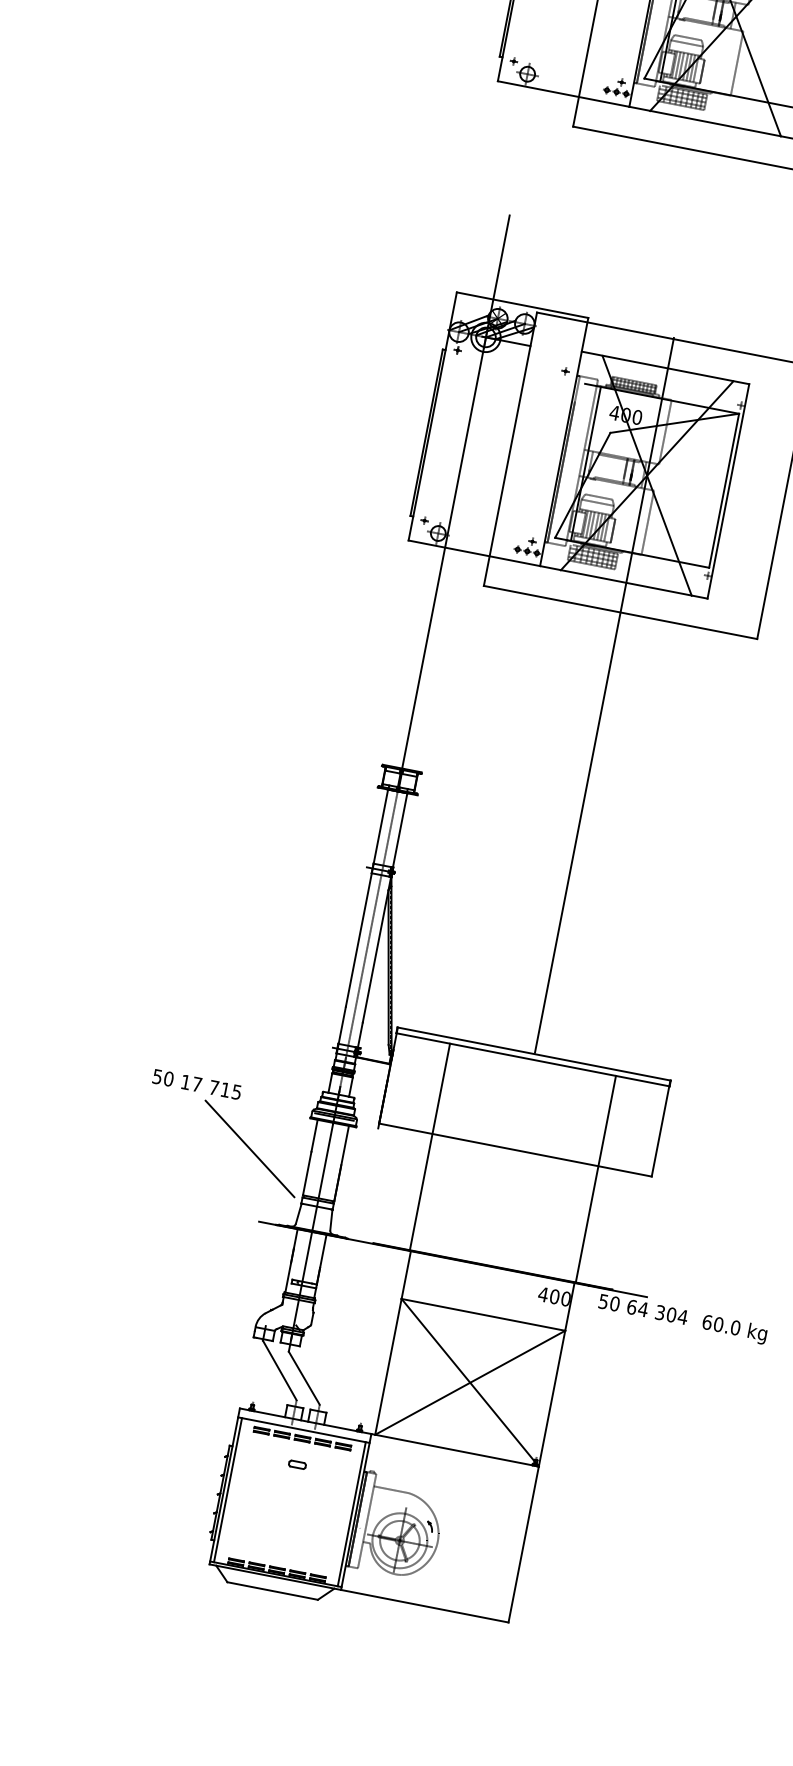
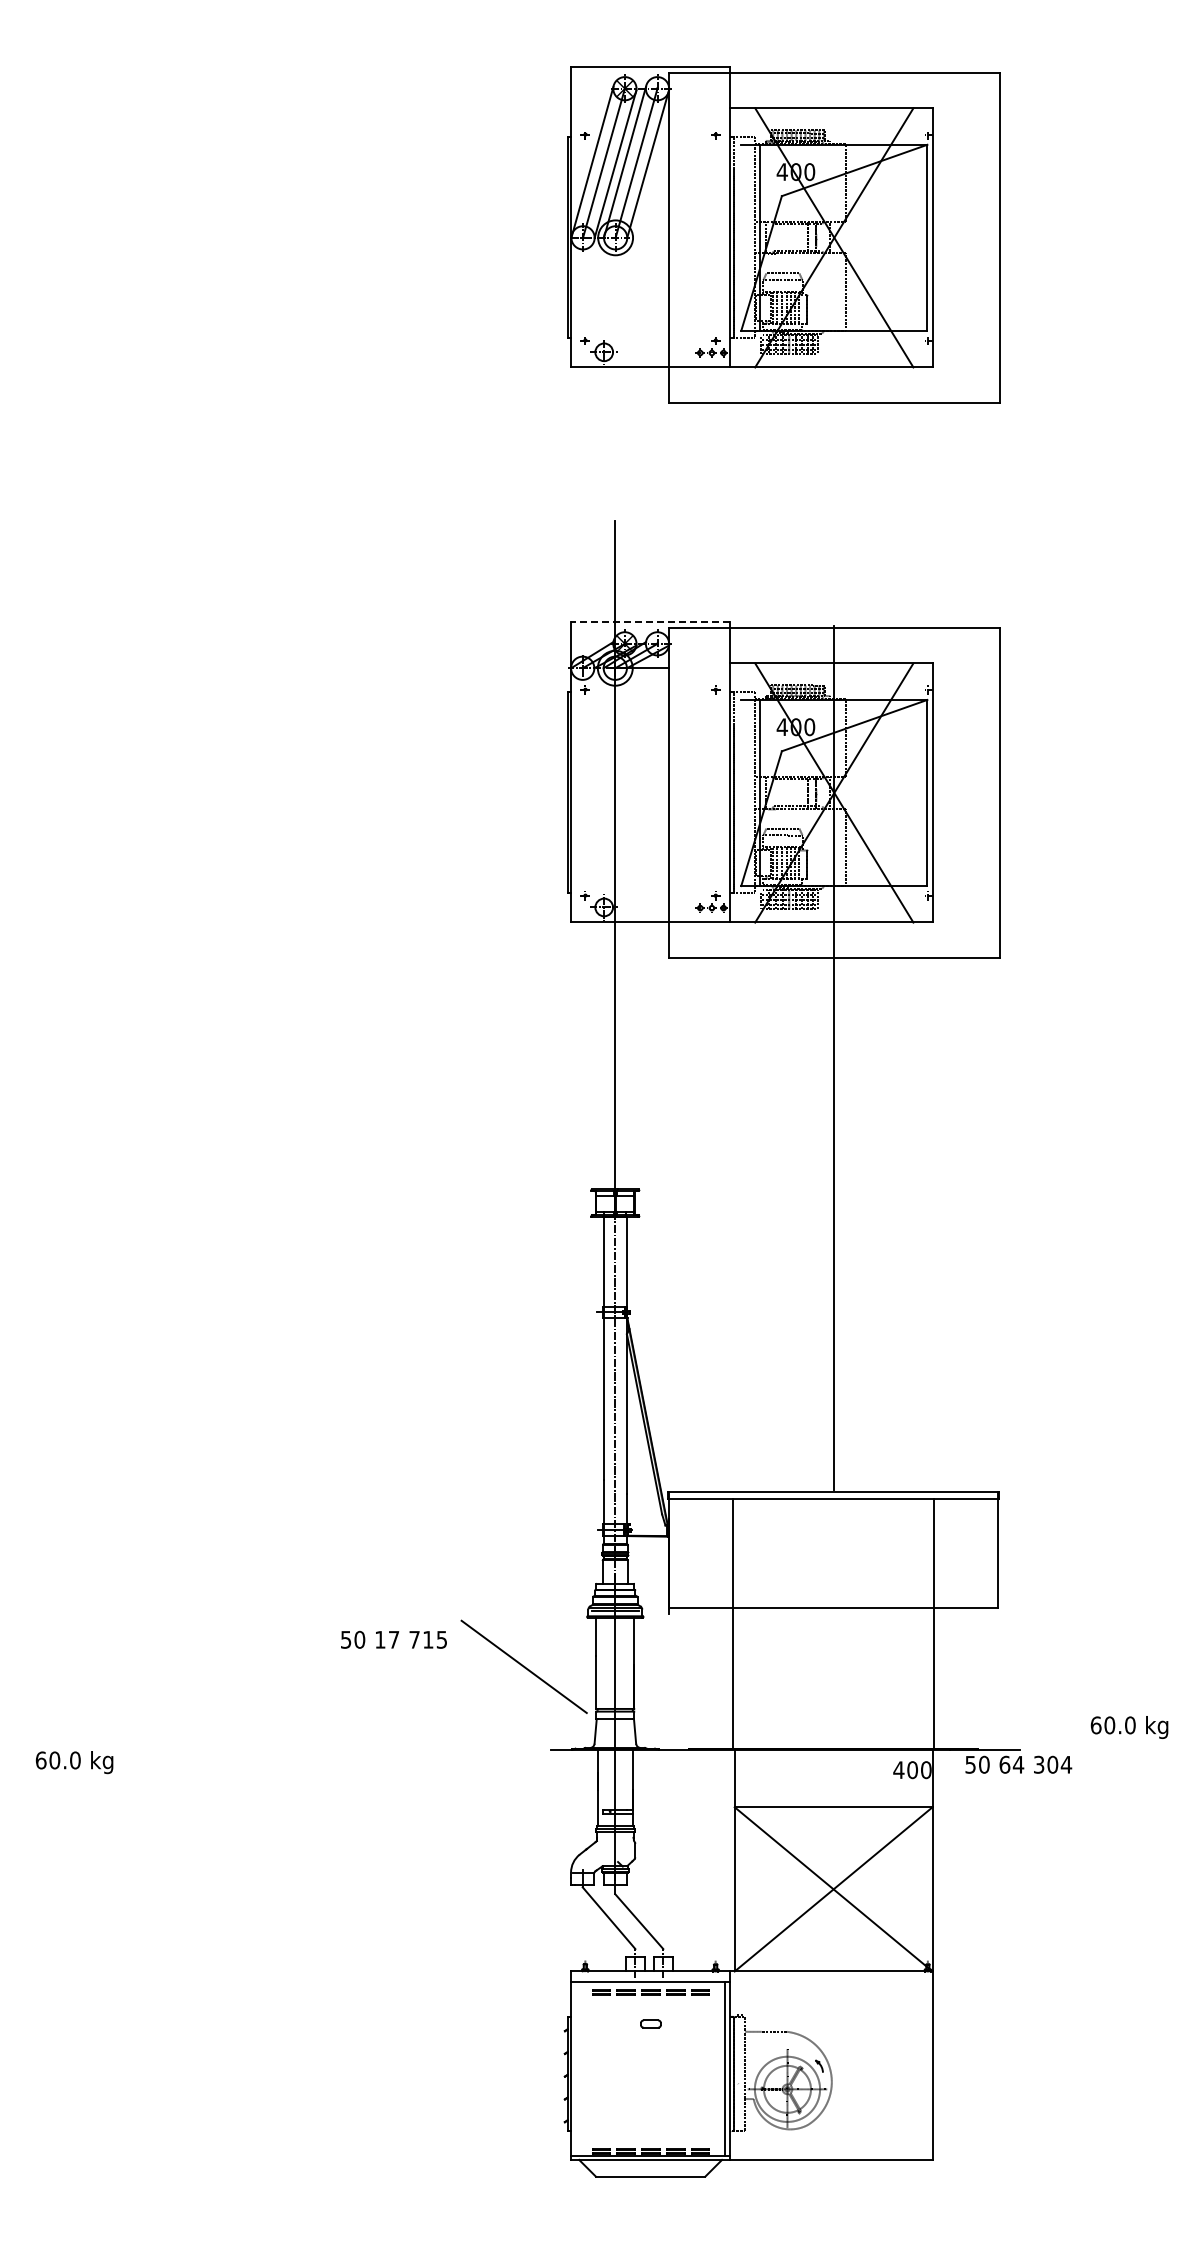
line: (522, 305) -> (650, 622), solid -> dashed
text: (196, 1084) -> (393, 1639), moved
text: (734, 1329) -> (1129, 1727), moved
line: (227, 1490) -> (575, 2069), removed

